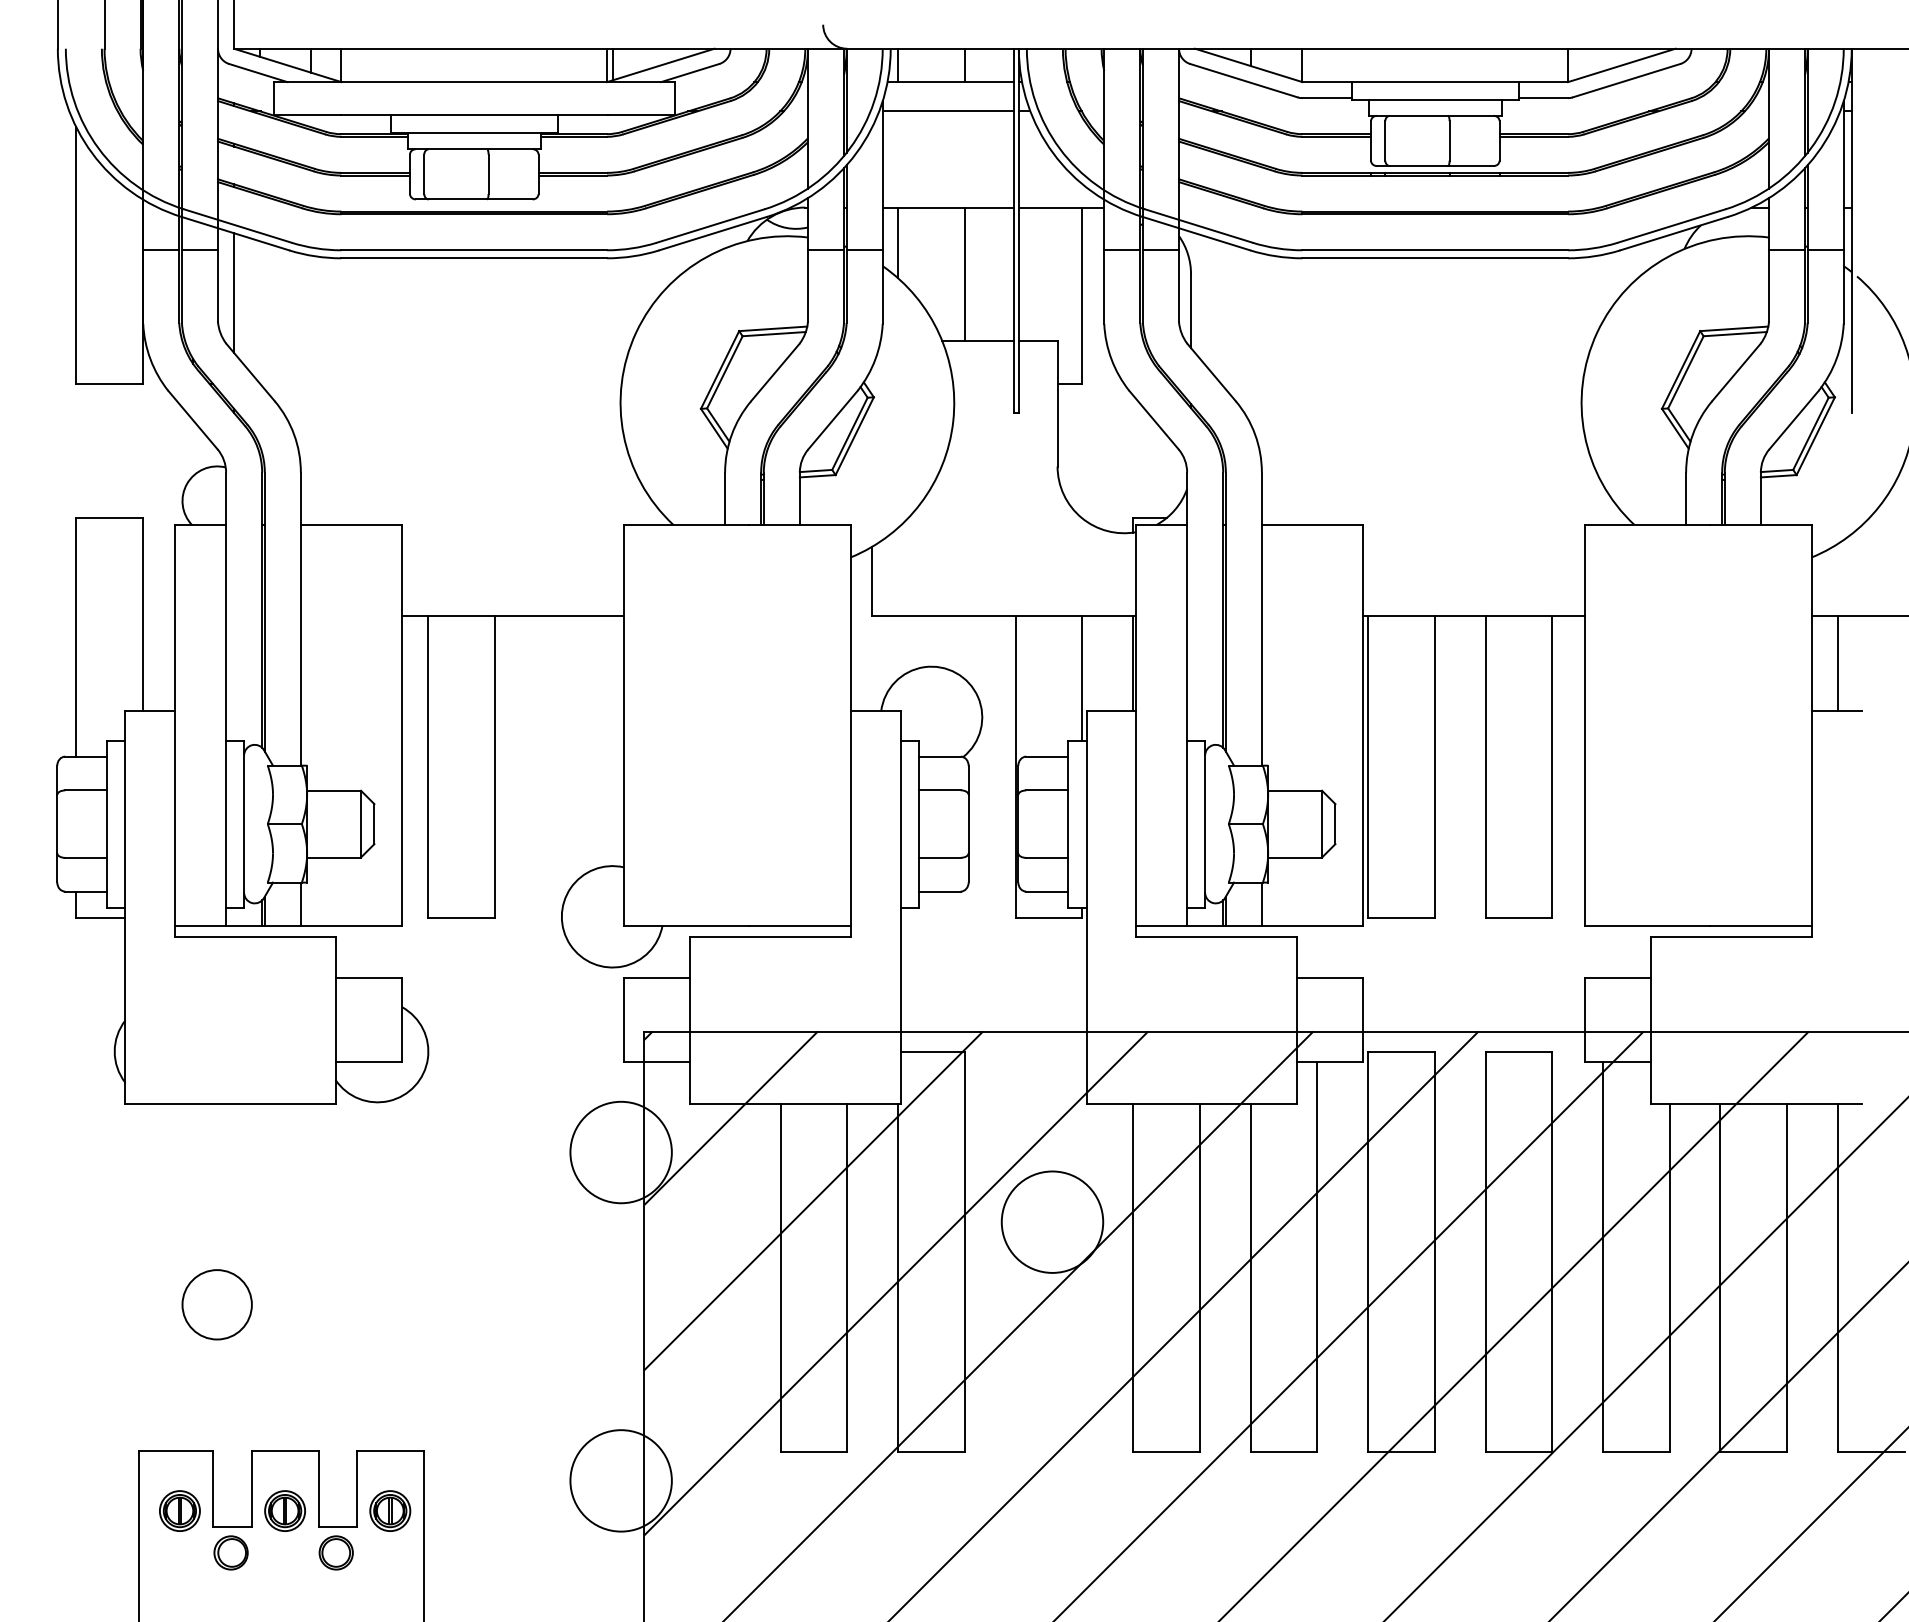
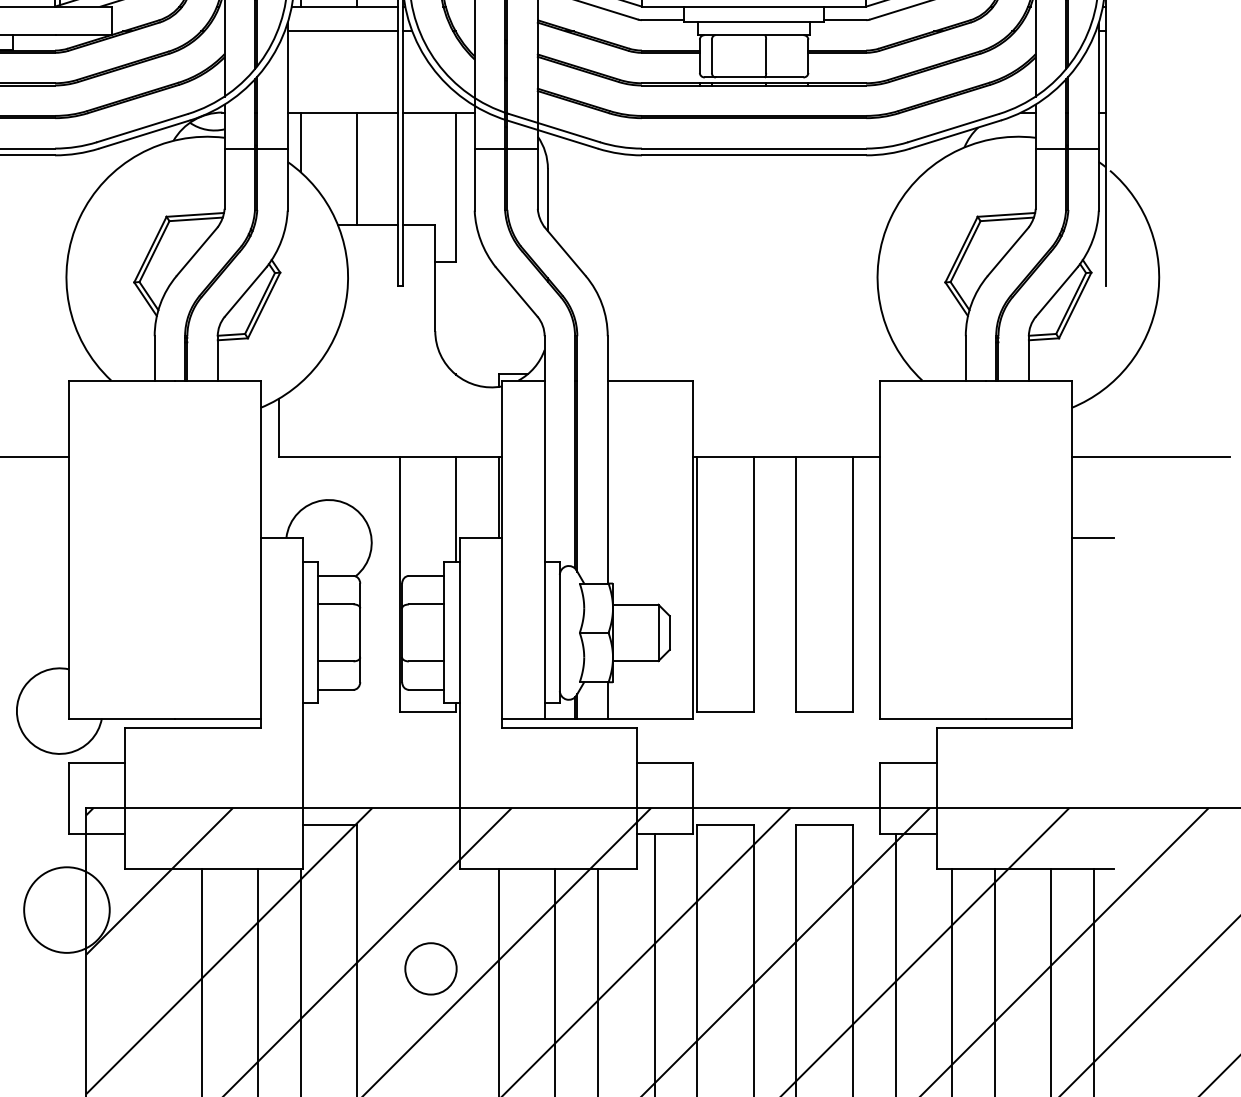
line: (1837, 663) -> (1093, 497), removed
circle: (1052, 1221) -> (431, 968), size x0.6

